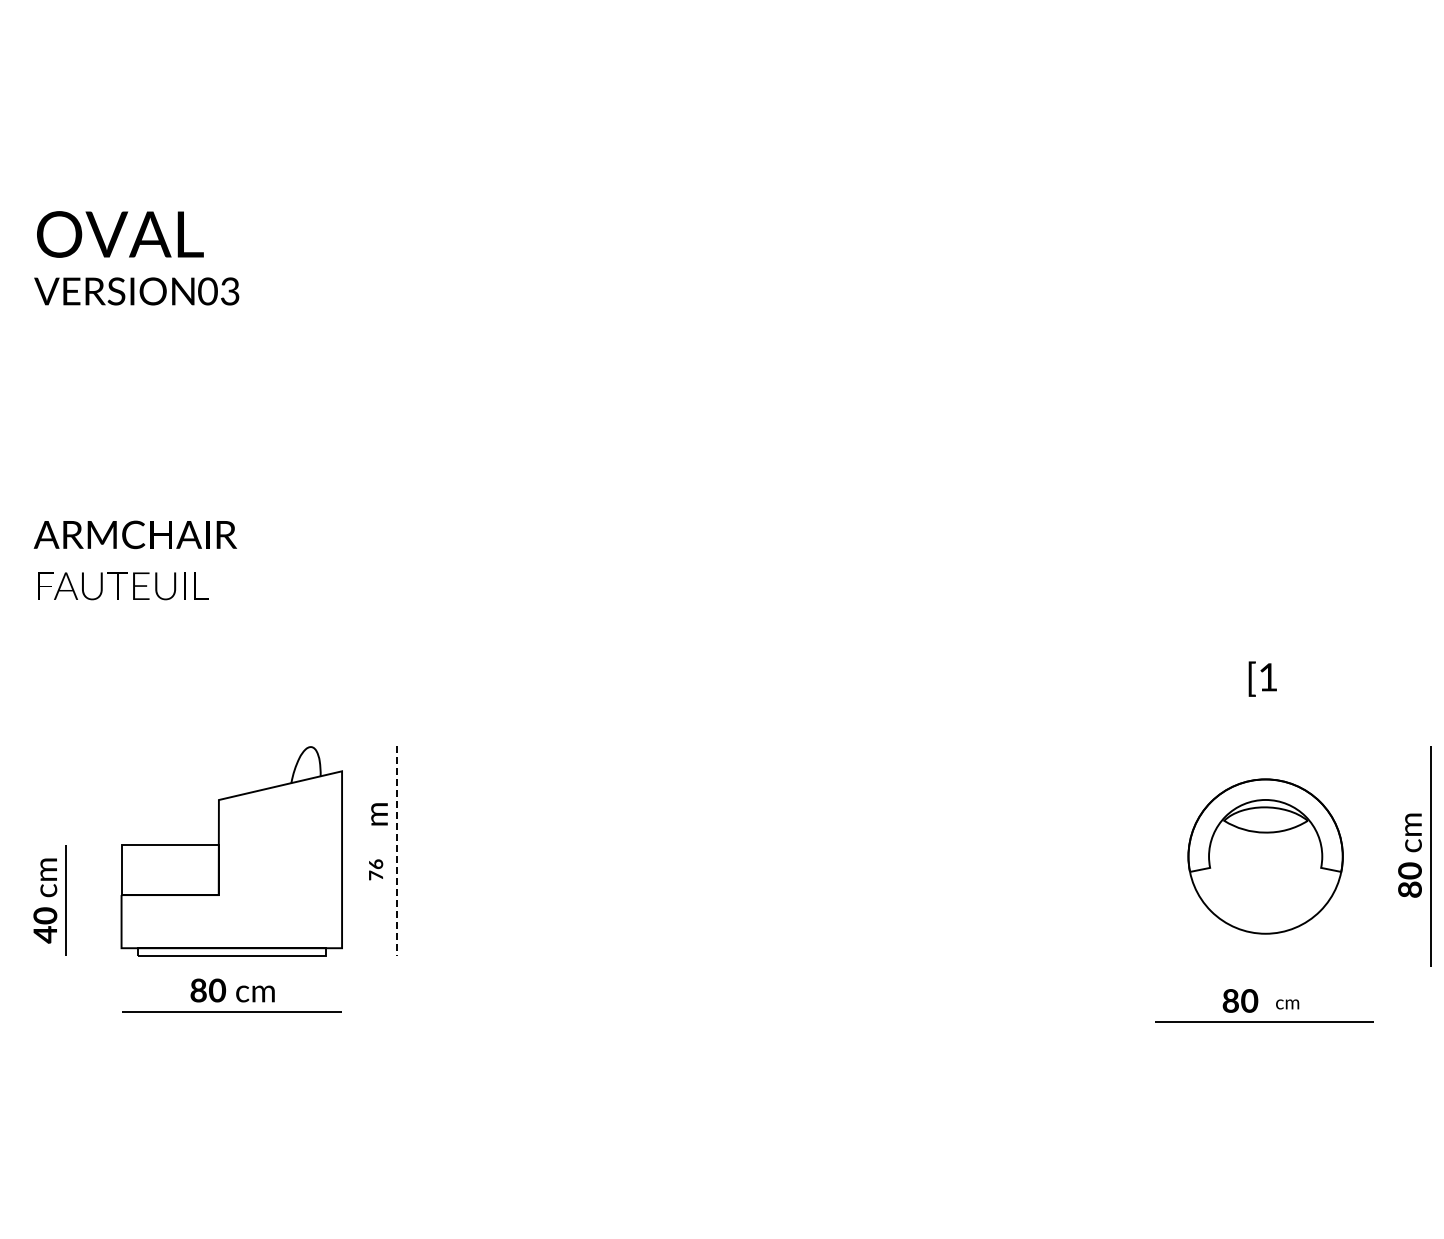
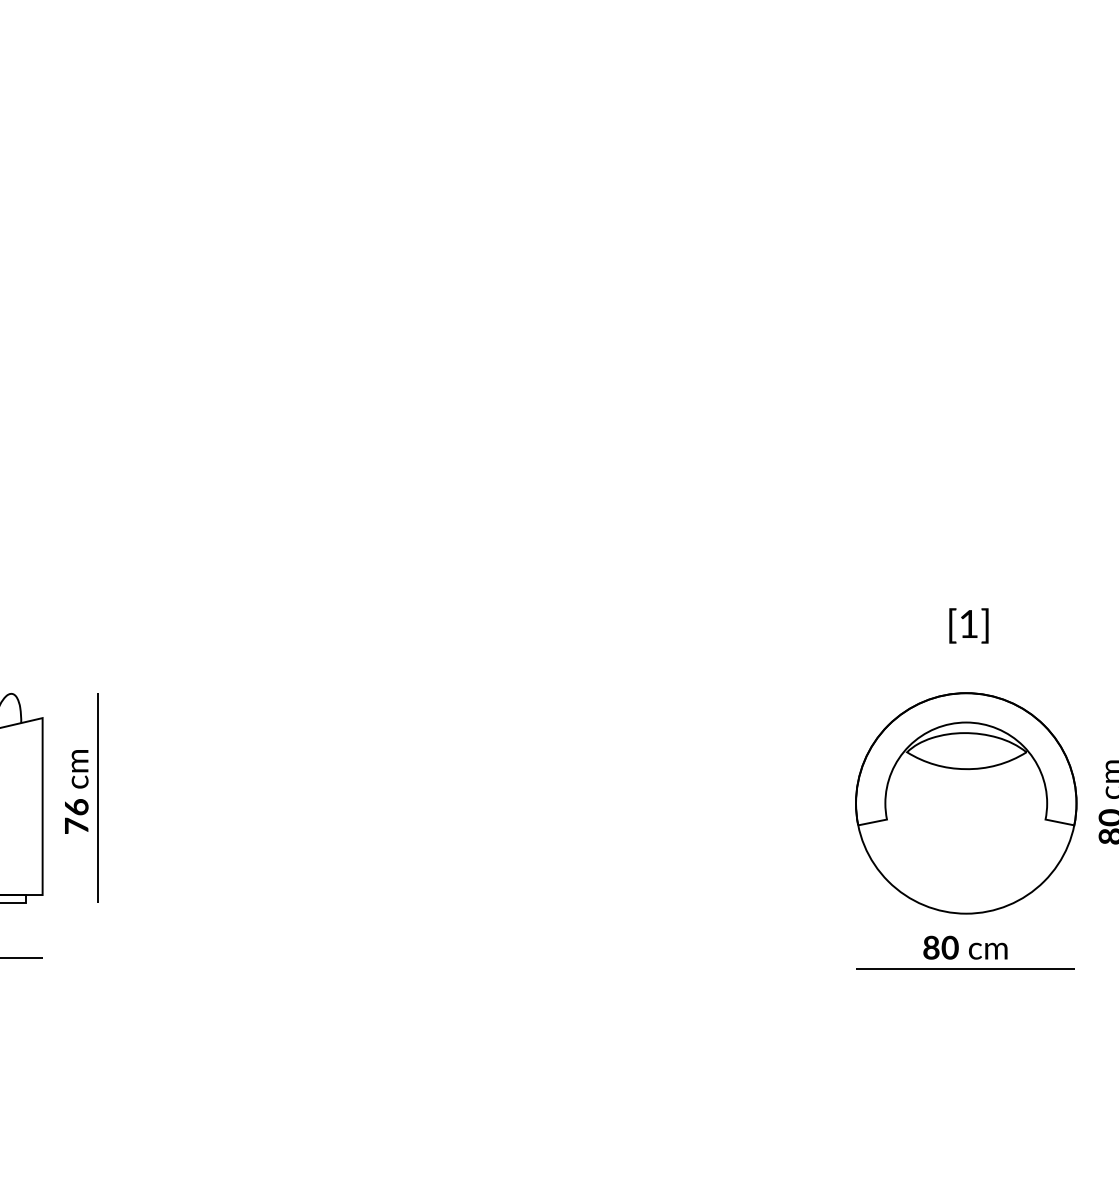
fill: (1284, 678) -> (985, 625), added
fill: (379, 834) -> (80, 781), added
line: (397, 851) -> (98, 798), dashed -> solid
part: (1265, 856) -> (966, 803), size x1.43
part: (375, 869) -> (76, 816), size x1.67
part: (1287, 1004) -> (988, 951), size x1.67

